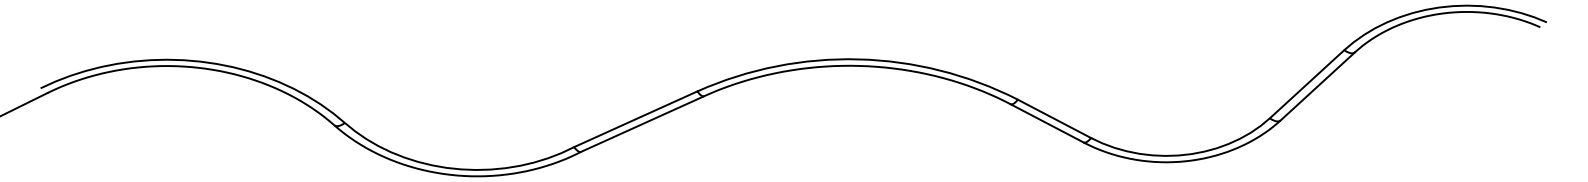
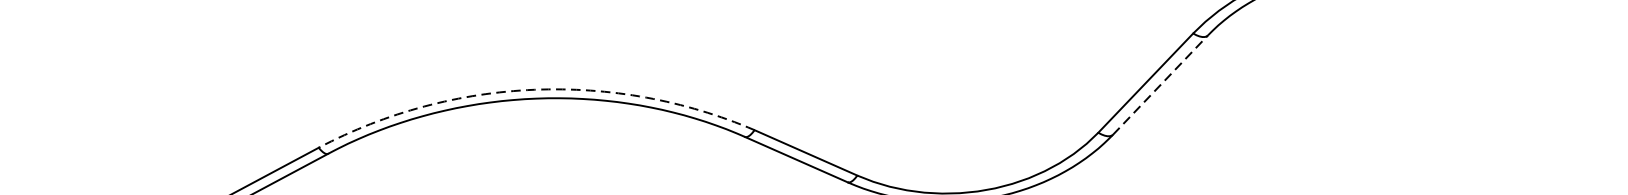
arc: (858, 59) -> (534, 89), solid -> dashed
line: (1318, 86) -> (1161, 85), solid -> dashed

